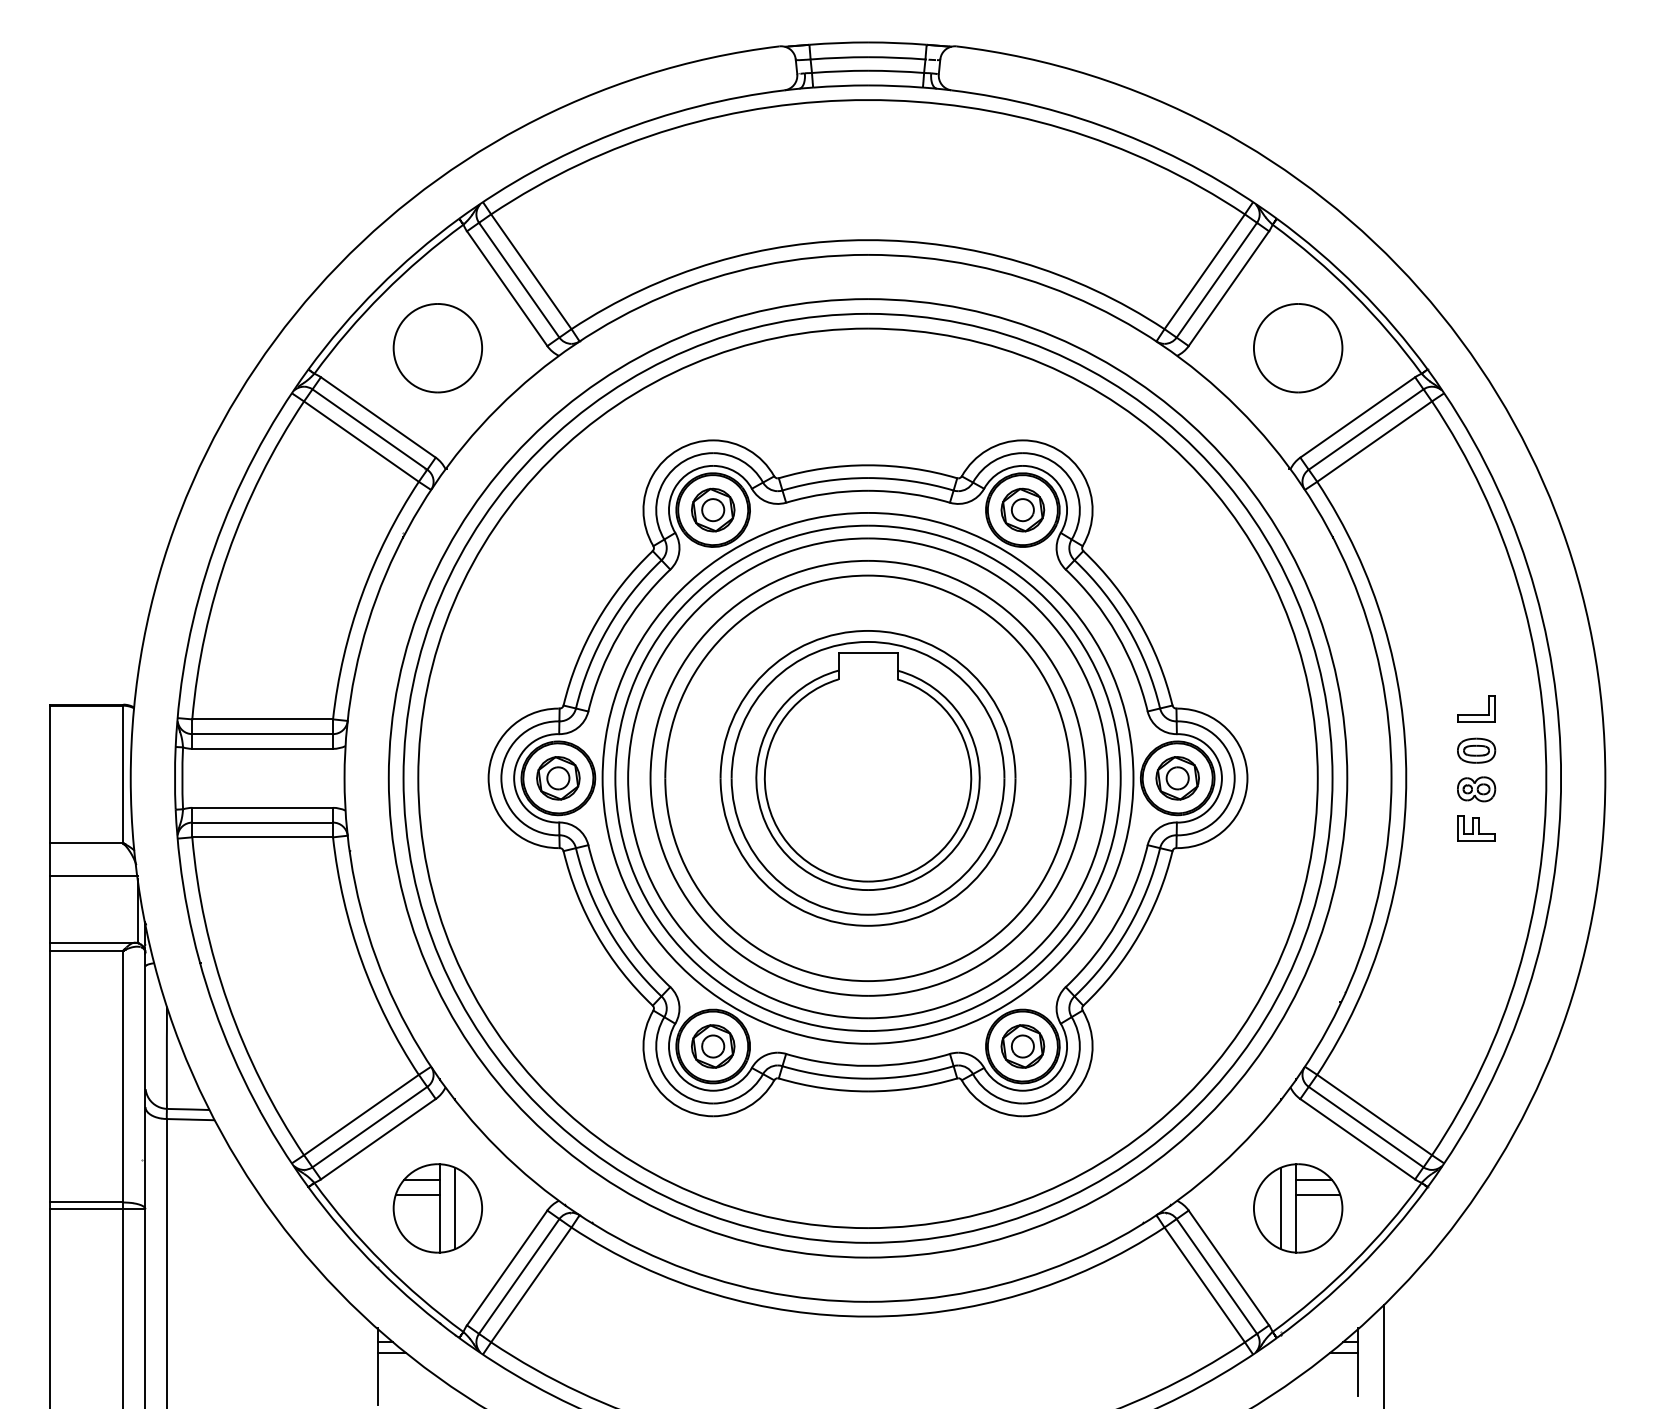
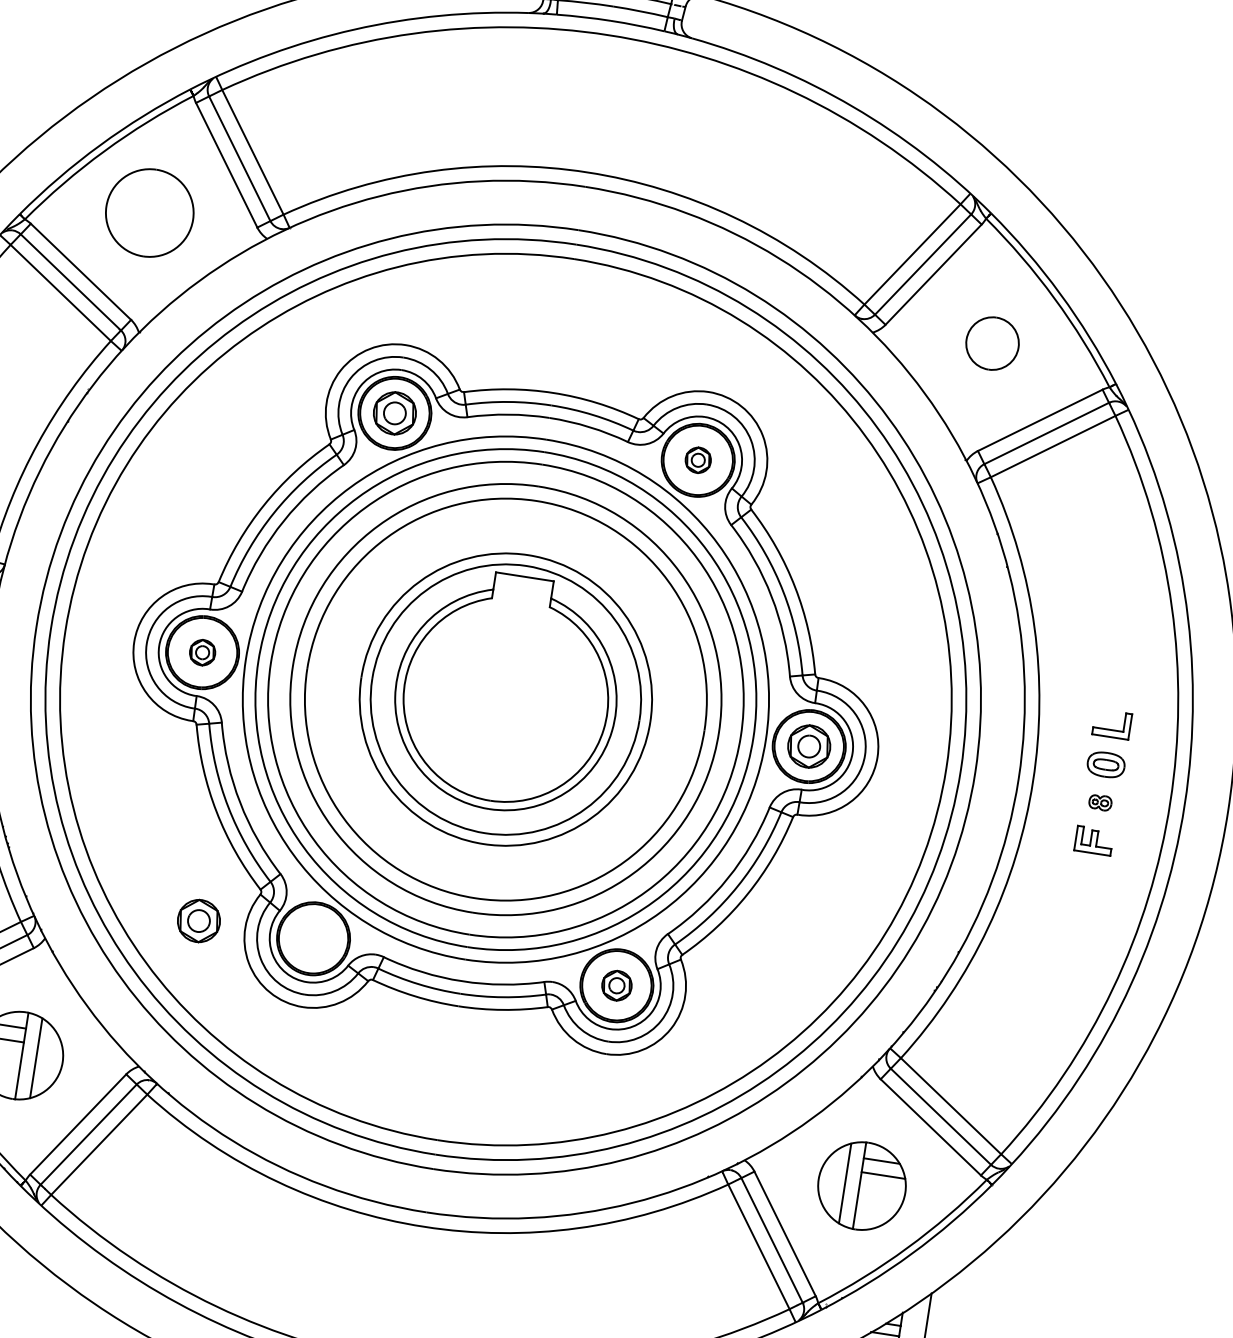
part: (1298, 348) -> (992, 343), size x0.6
part: (1022, 509) -> (697, 459), size x0.6
part: (558, 778) -> (202, 652), size x0.6
part: (1476, 789) -> (1100, 802), size x0.6
part: (713, 1046) -> (199, 921), moved
part: (1022, 1046) -> (616, 985), size x0.7

